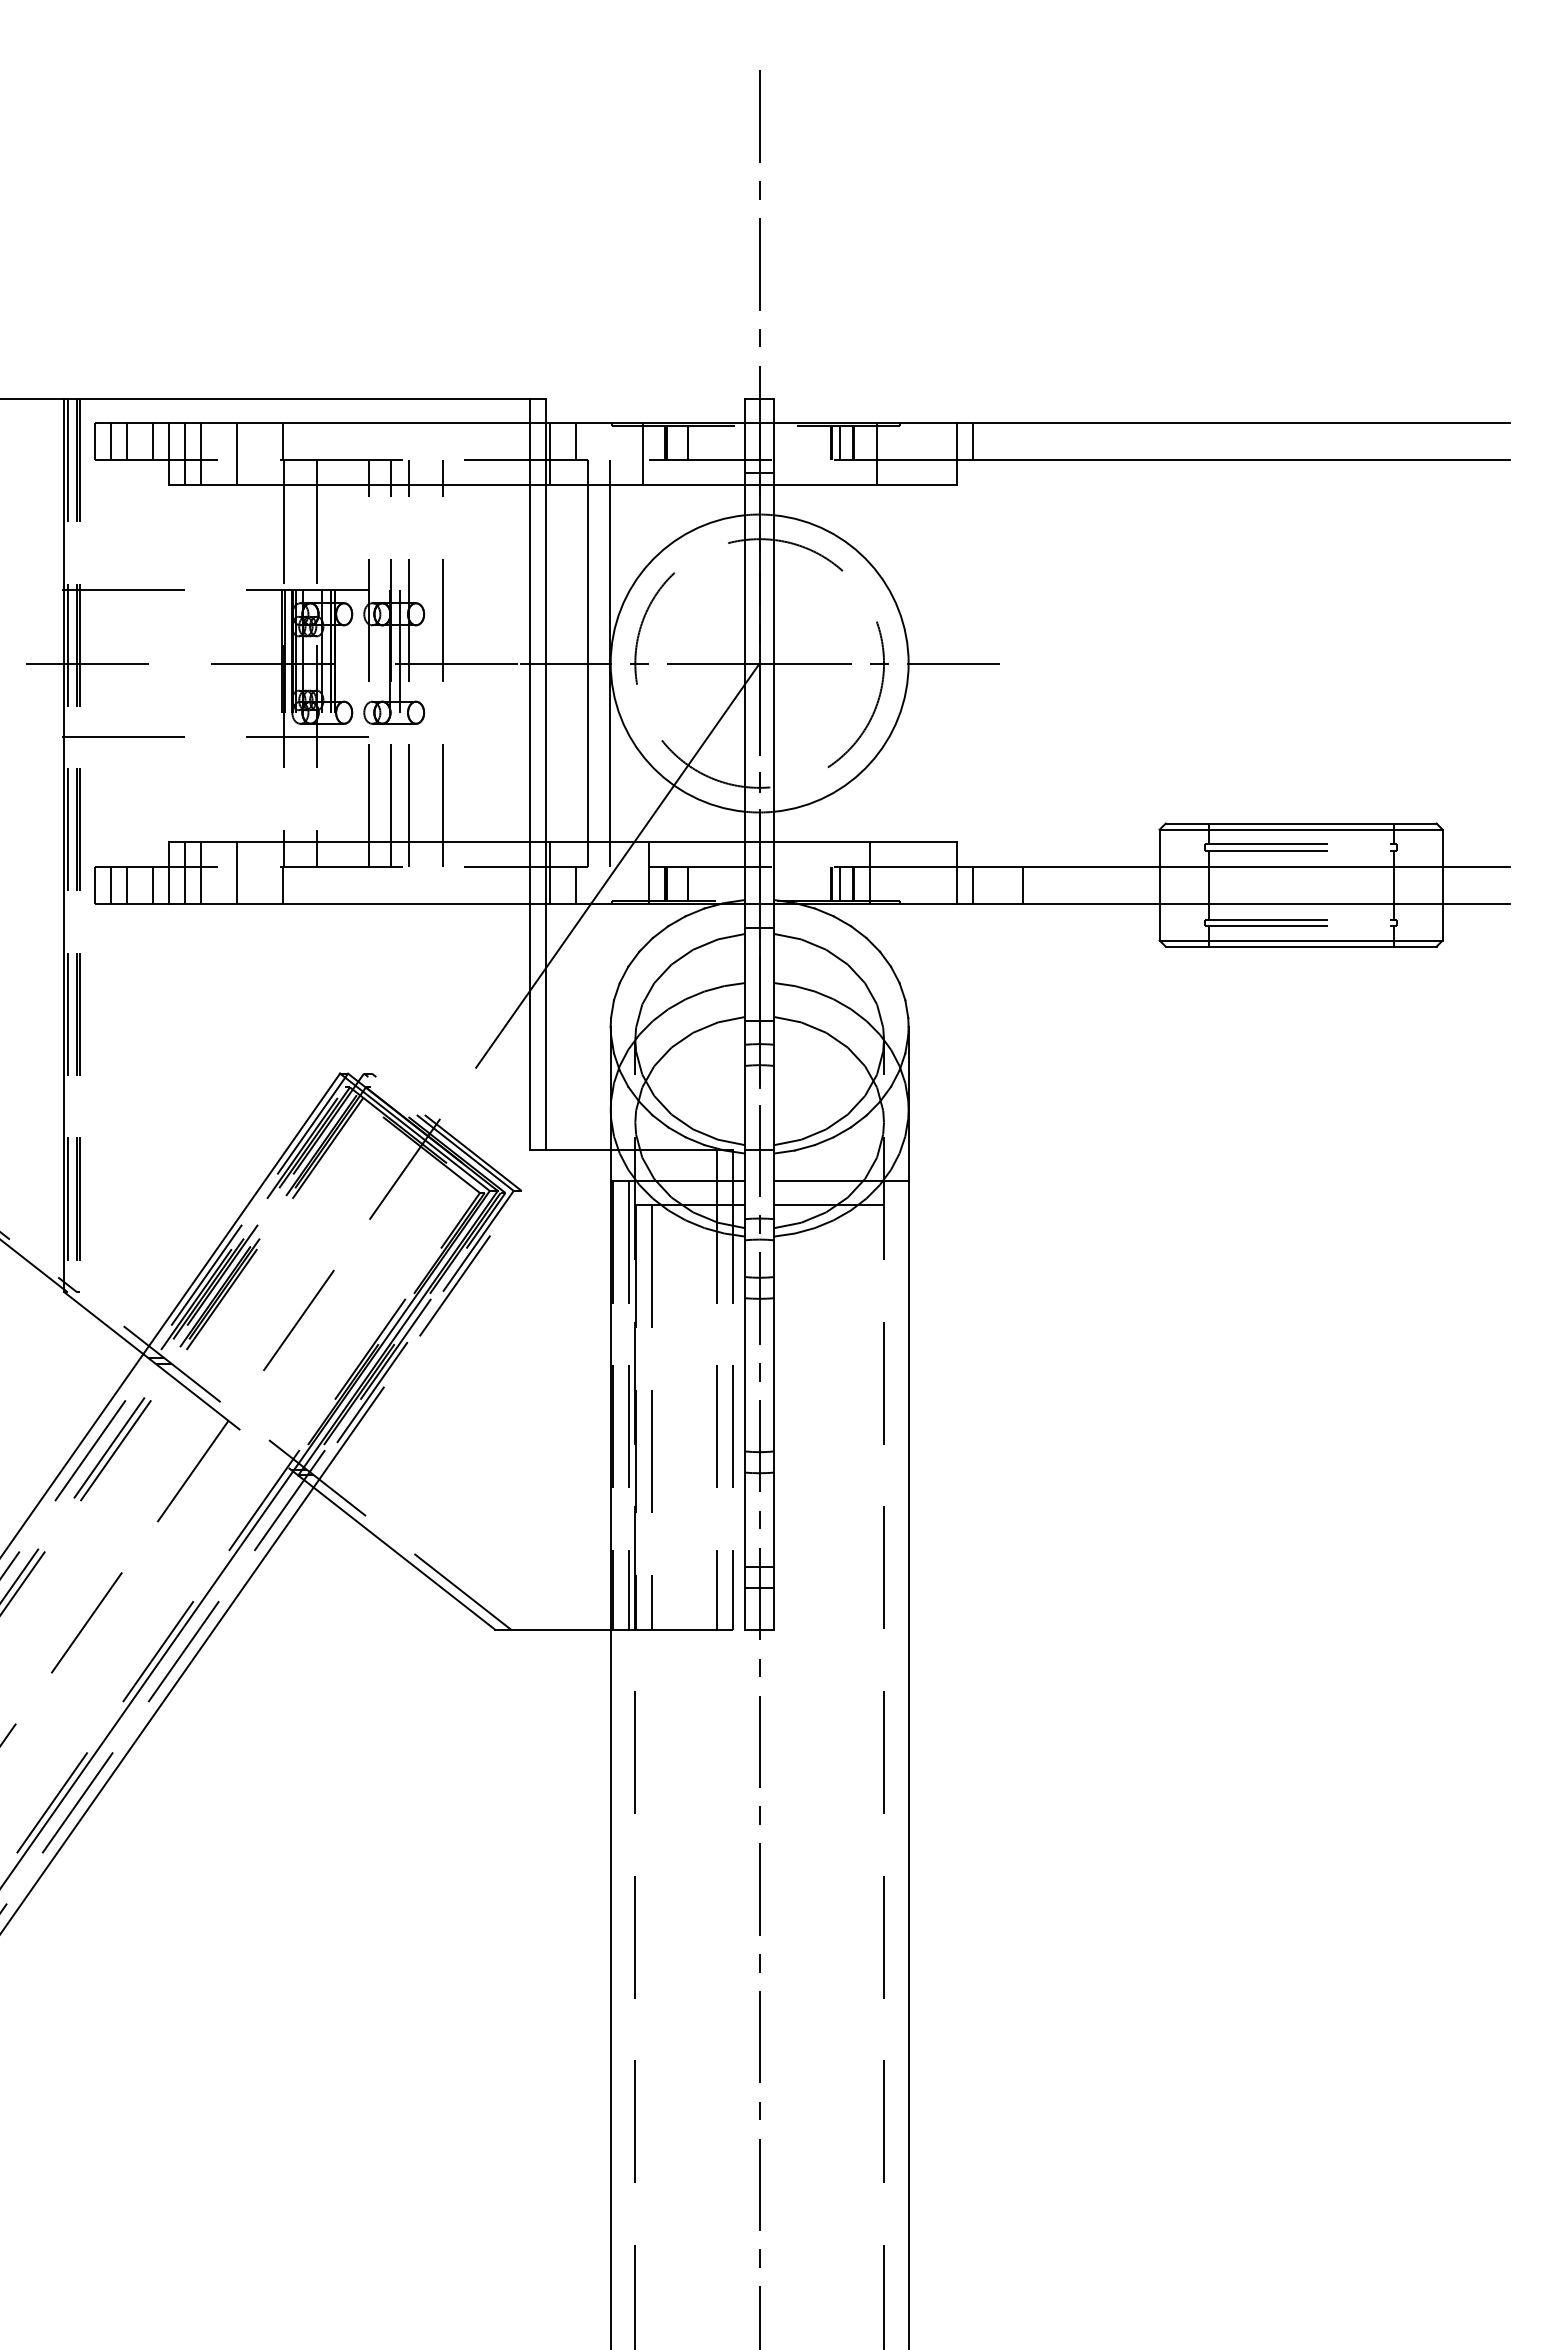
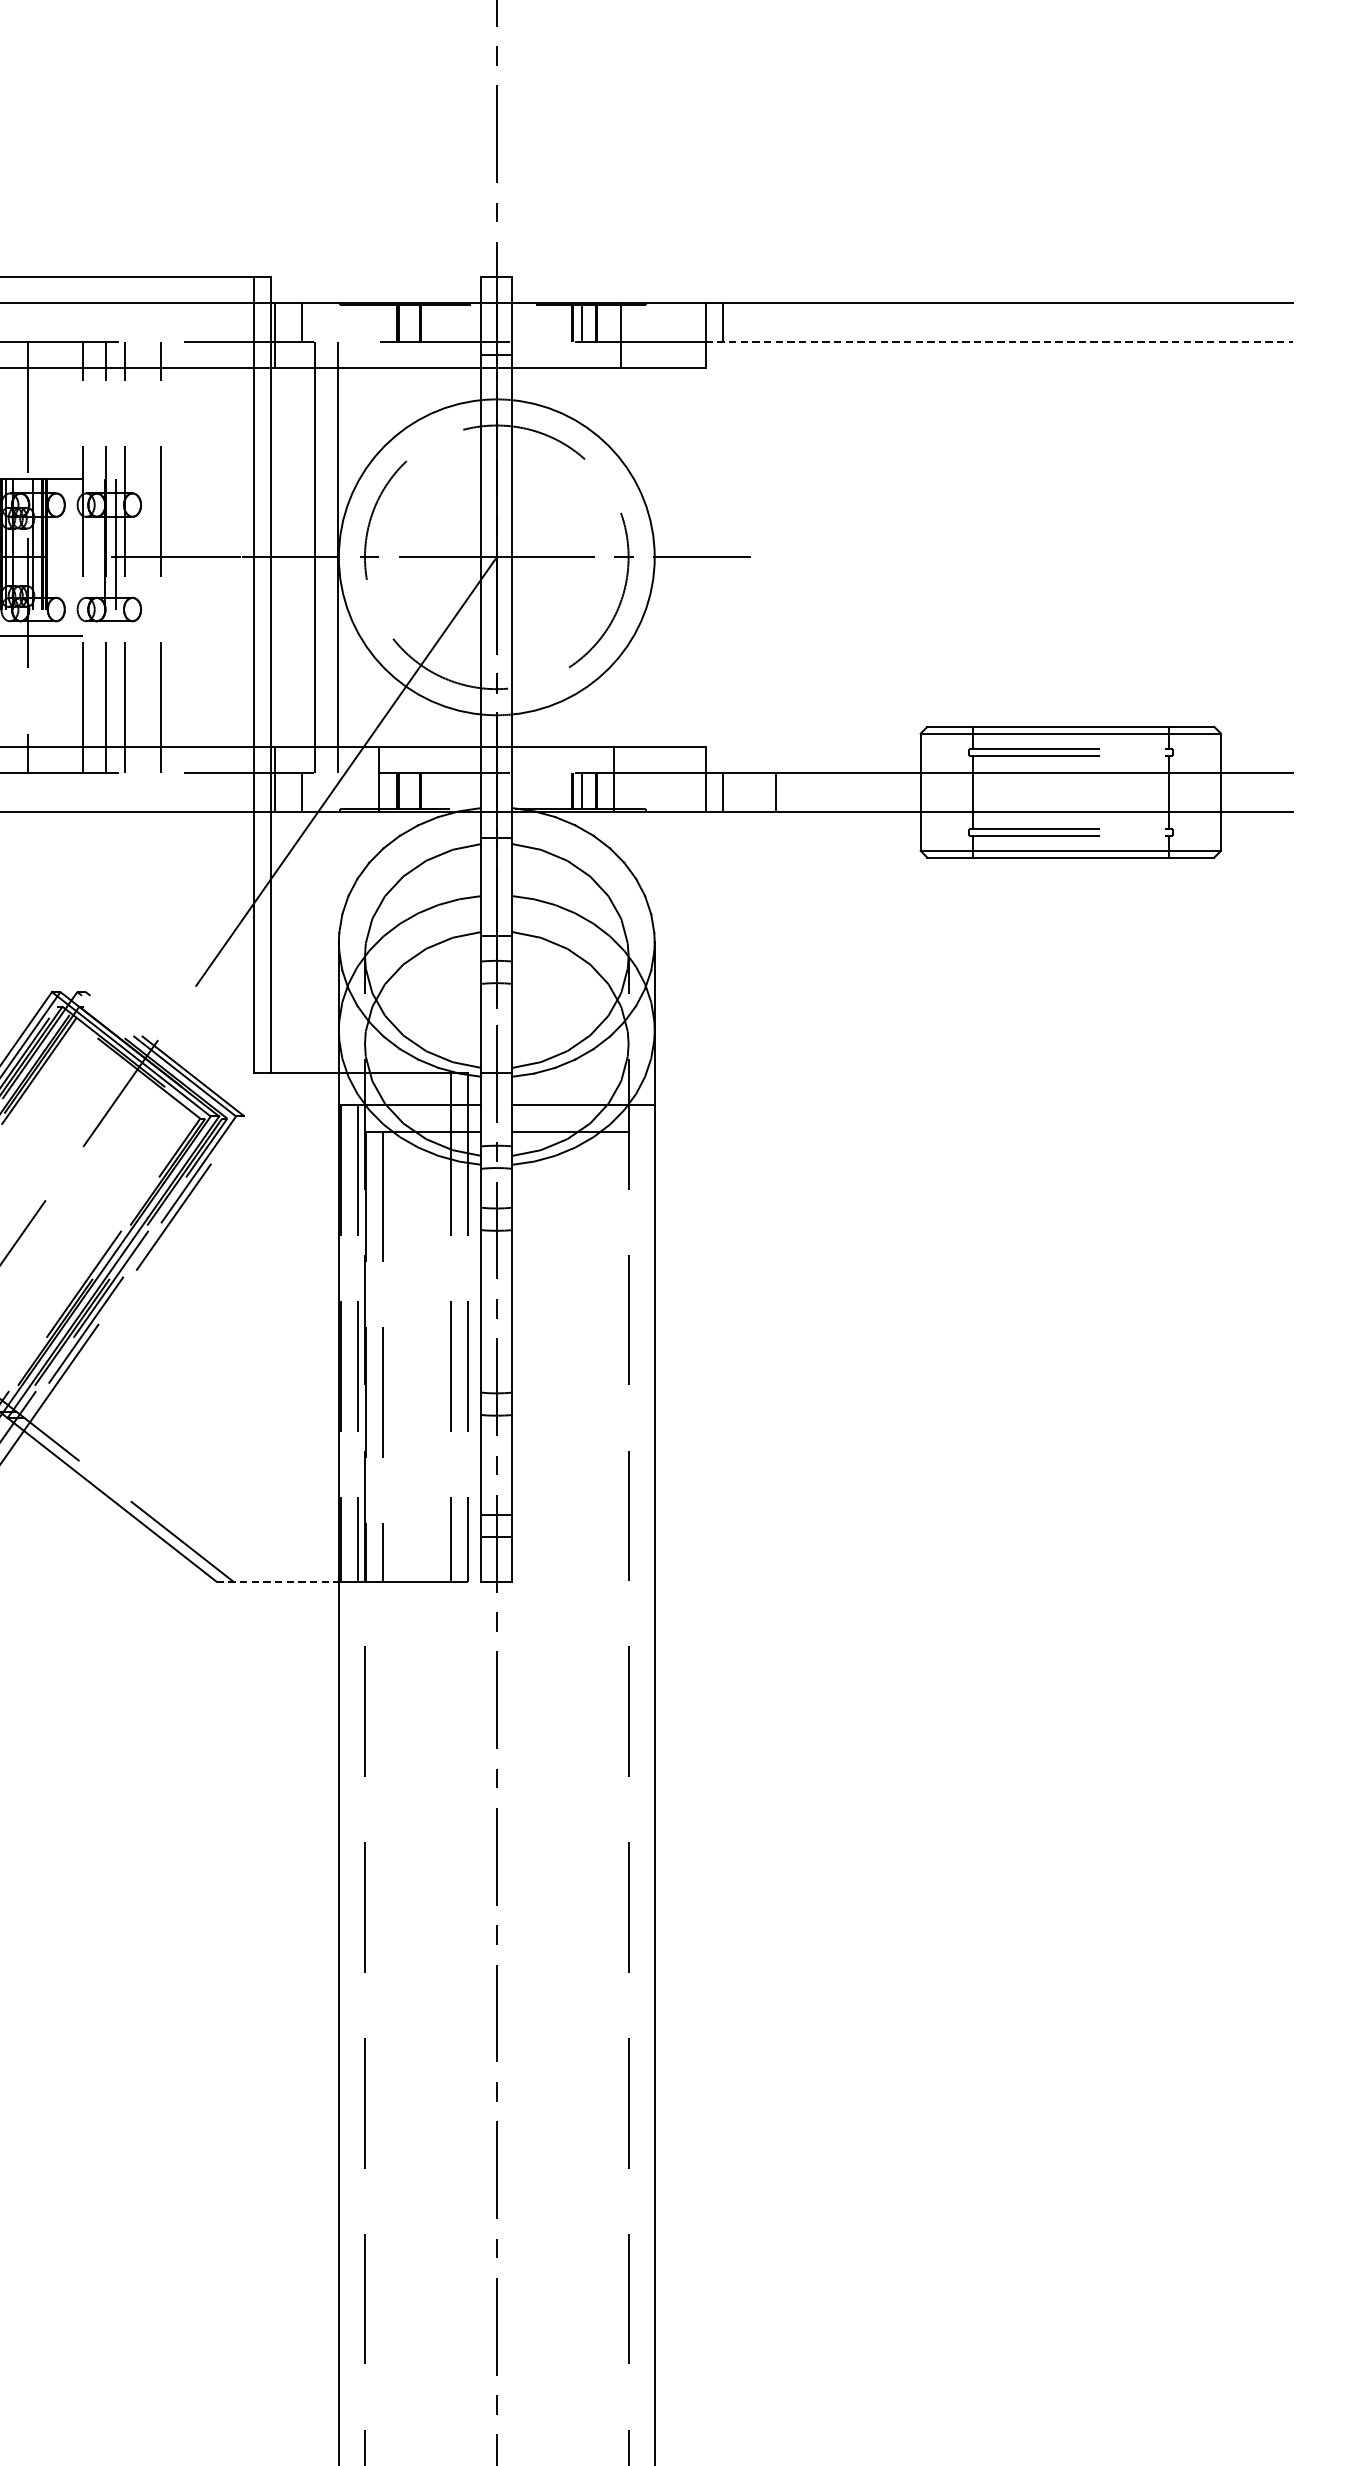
line: (642, 454) -> (372, 335), removed
line: (1233, 460) -> (999, 342), solid -> dashed
line: (553, 1629) -> (278, 1581), solid -> dashed

